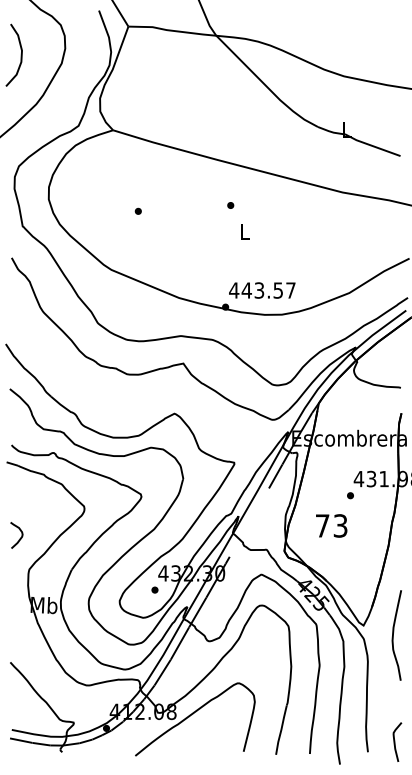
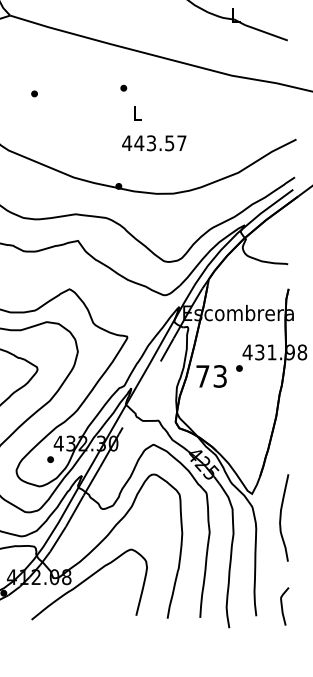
text: (262, 290) -> (154, 143), moved
text: (331, 525) -> (211, 376), moved
curve: (393, 635) -> (280, 517), moved

